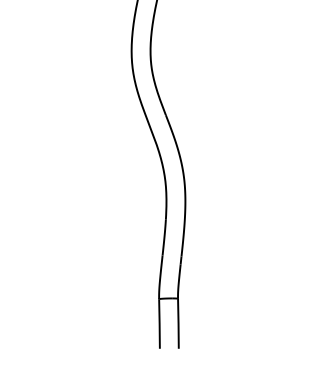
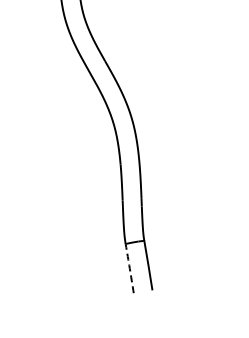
arc: (159, 323) -> (129, 268), solid -> dashed

